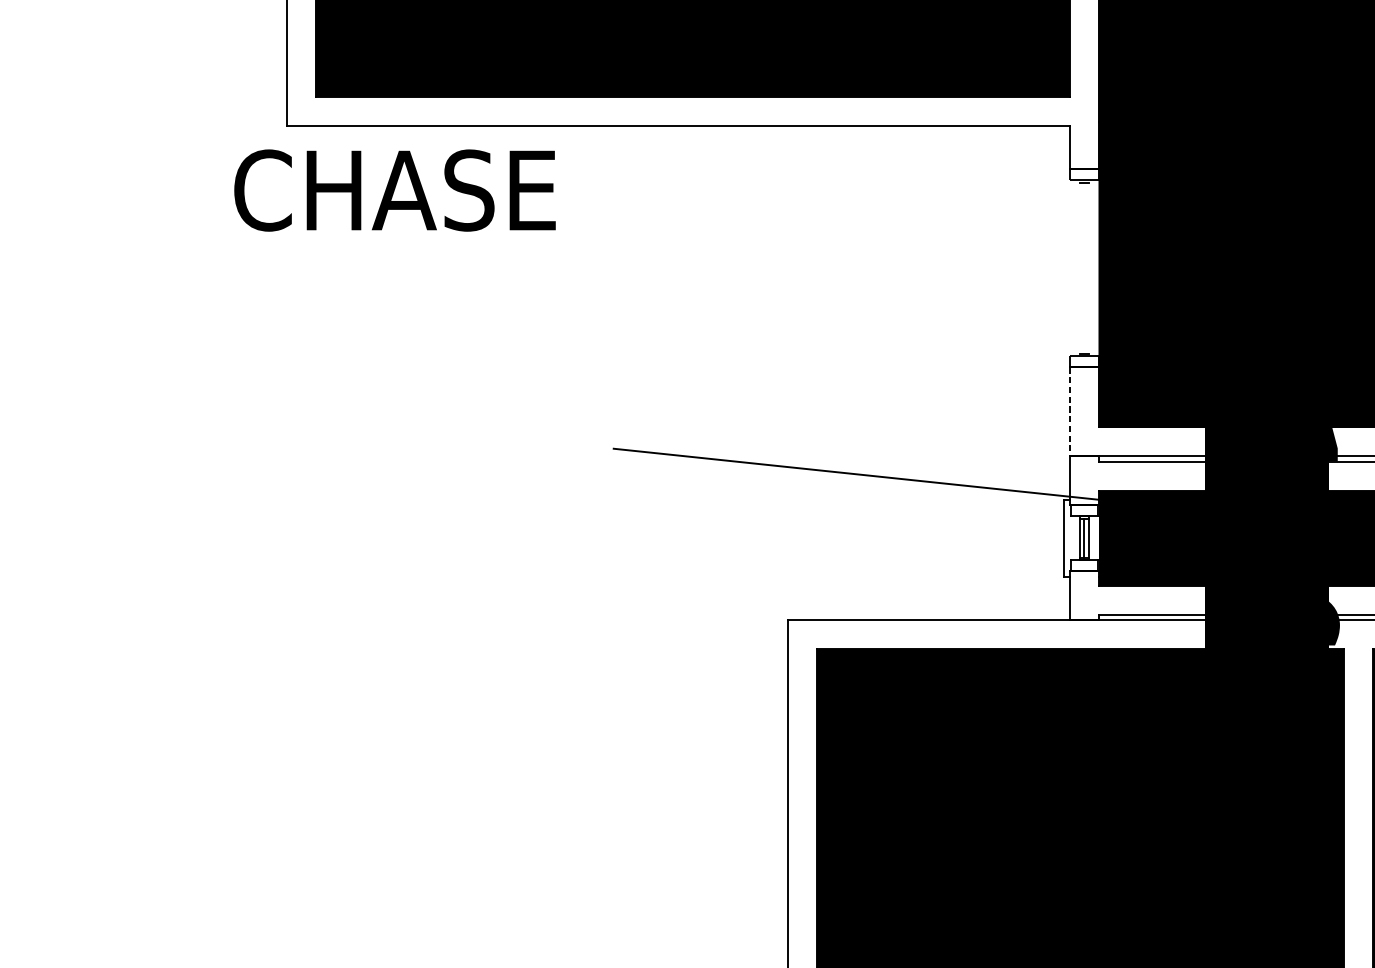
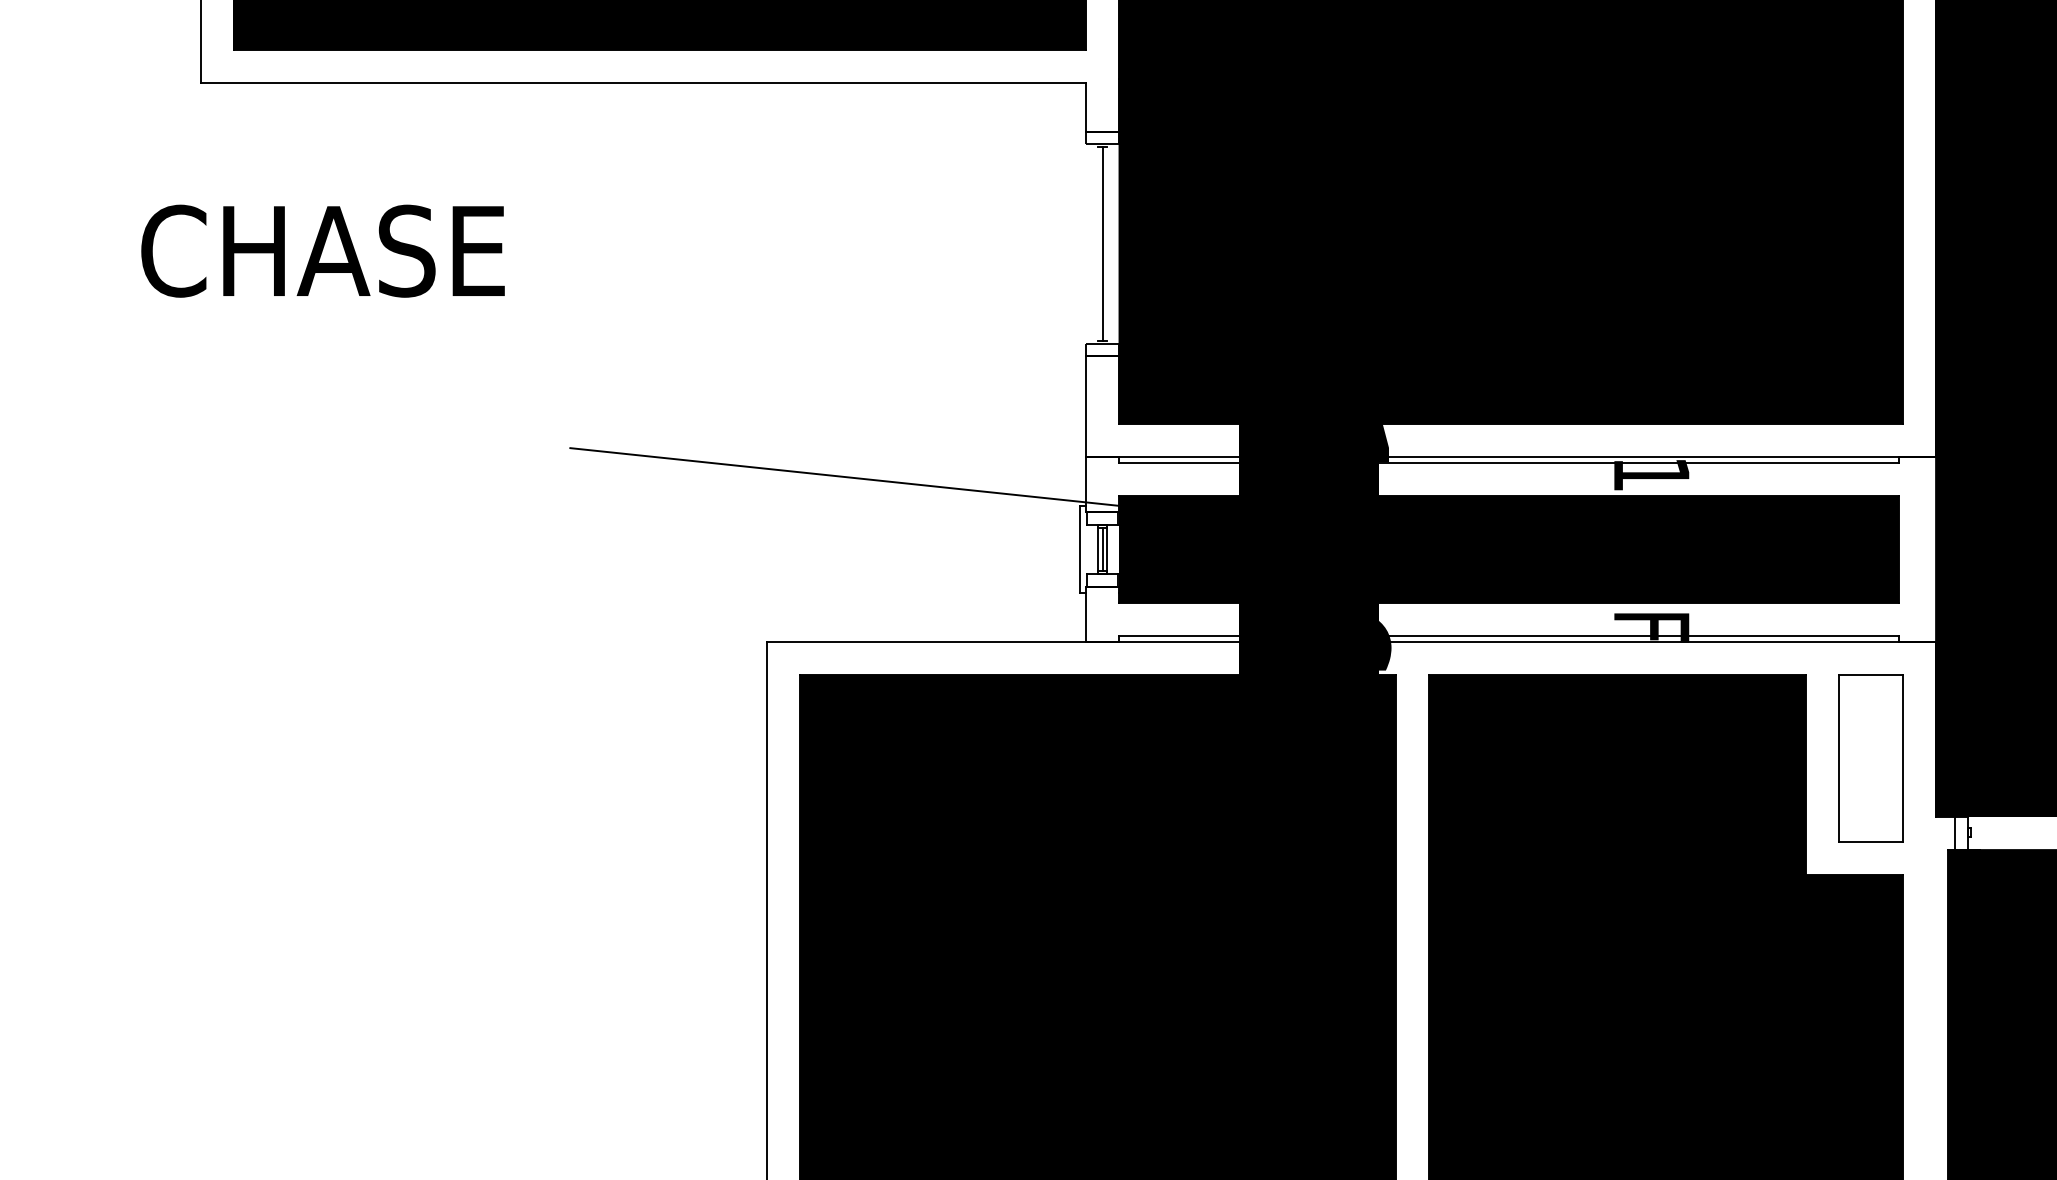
text: (394, 189) -> (322, 250), moved
line: (1084, 267) -> (1102, 243), added
line: (1070, 412) -> (1086, 407), dashed -> solid

